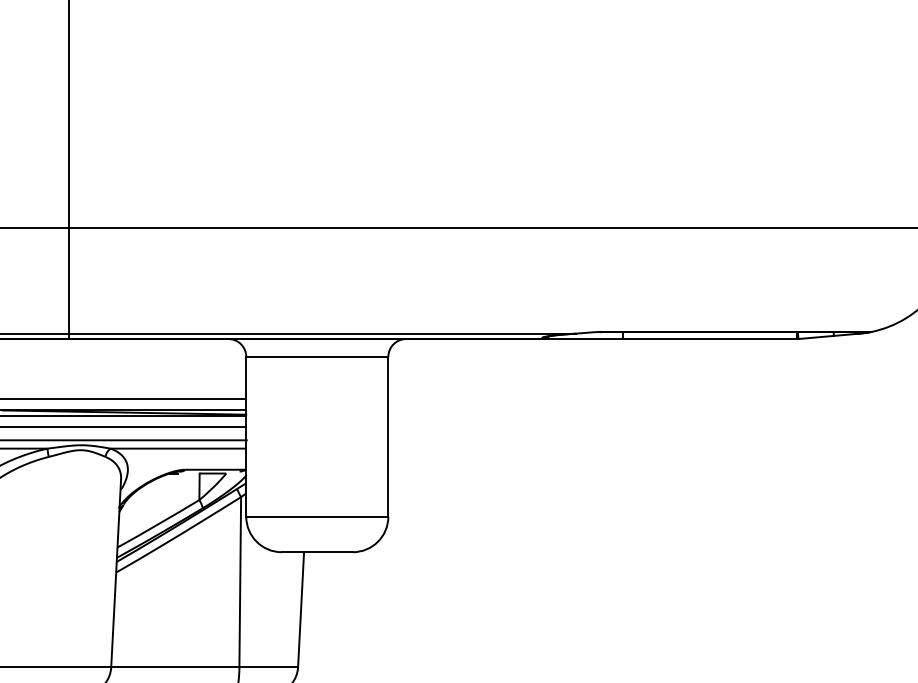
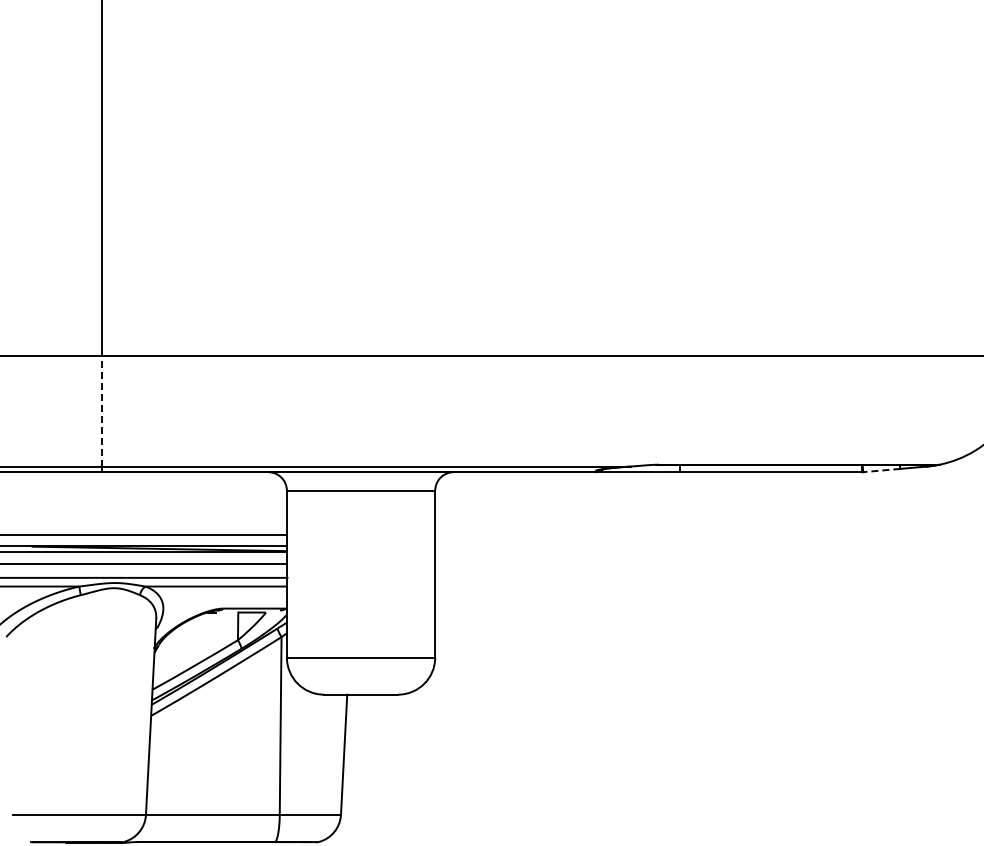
line: (68, 279) -> (101, 410), solid -> dashed
line: (815, 337) -> (881, 470), solid -> dashed

